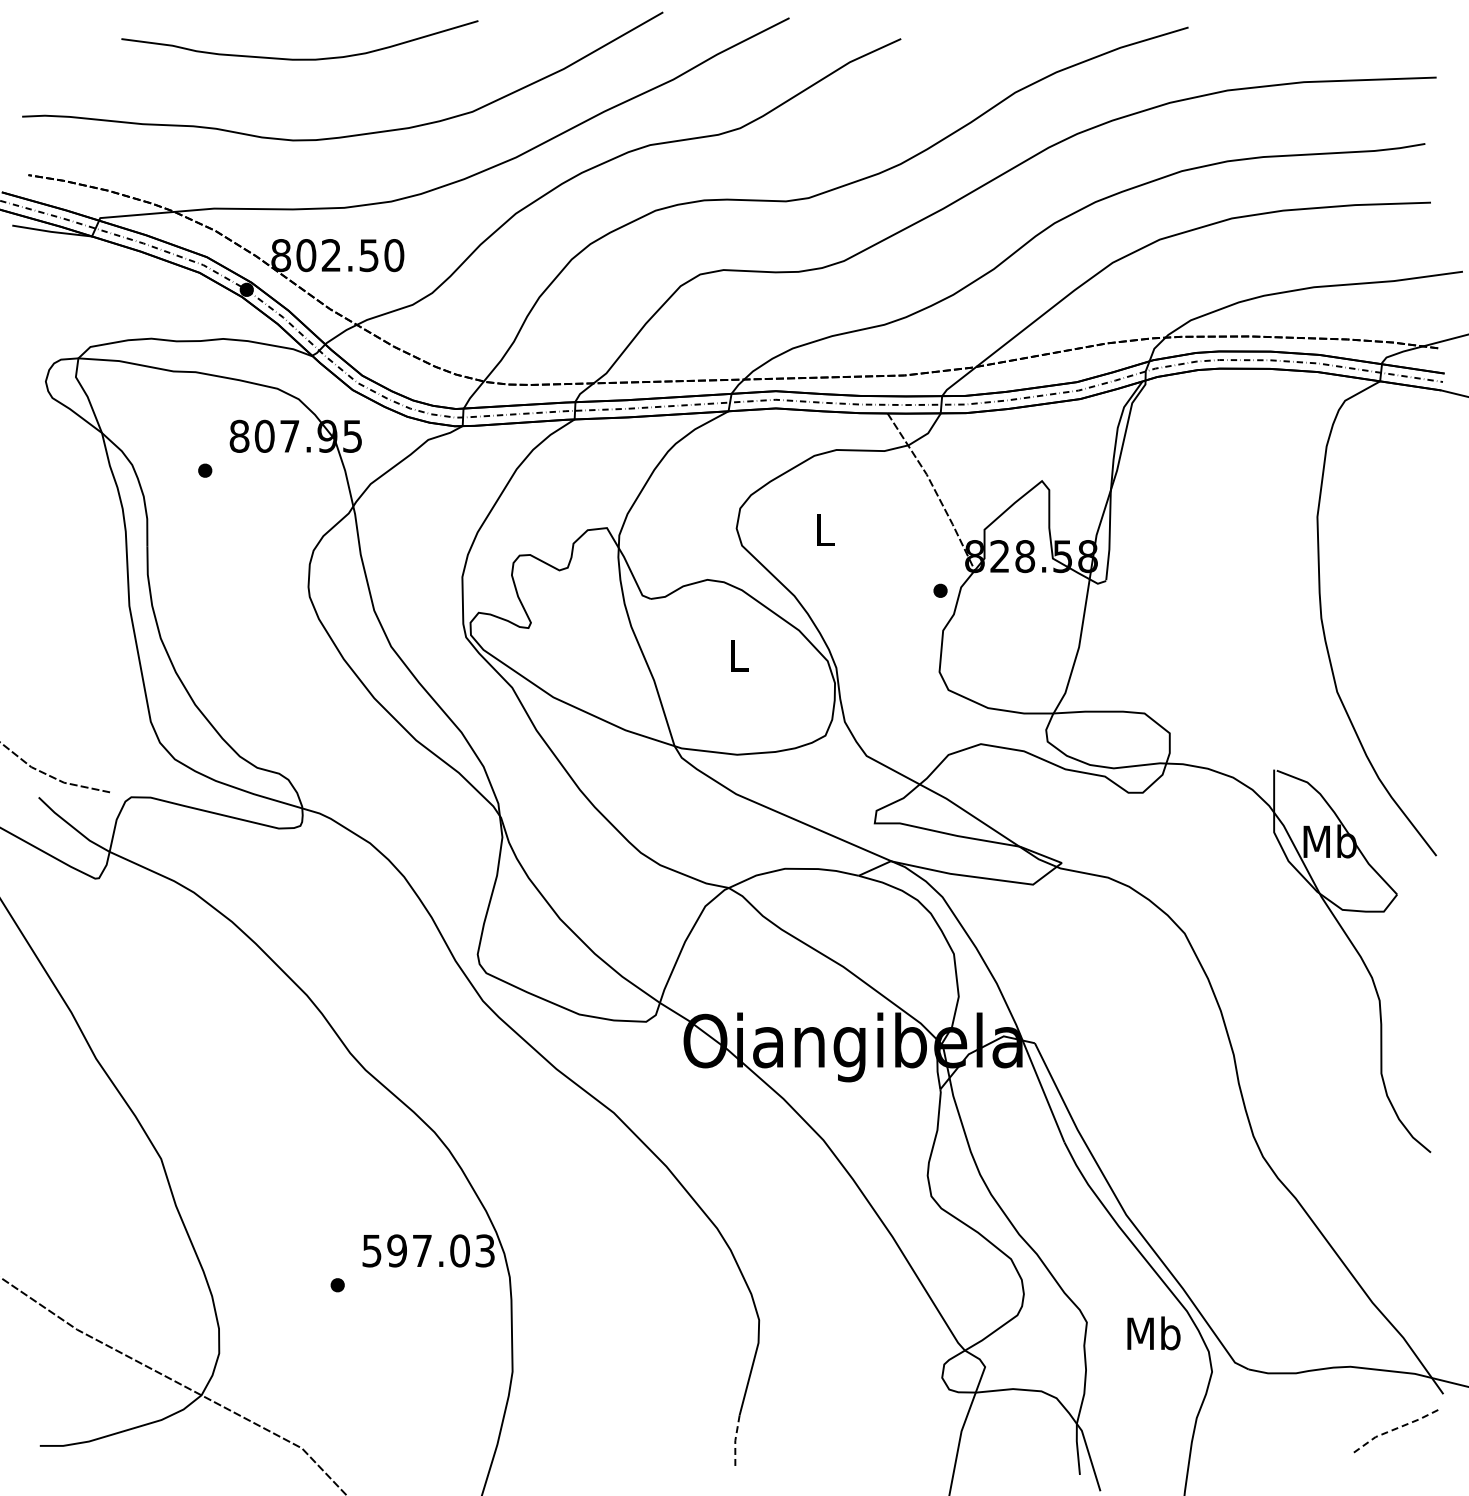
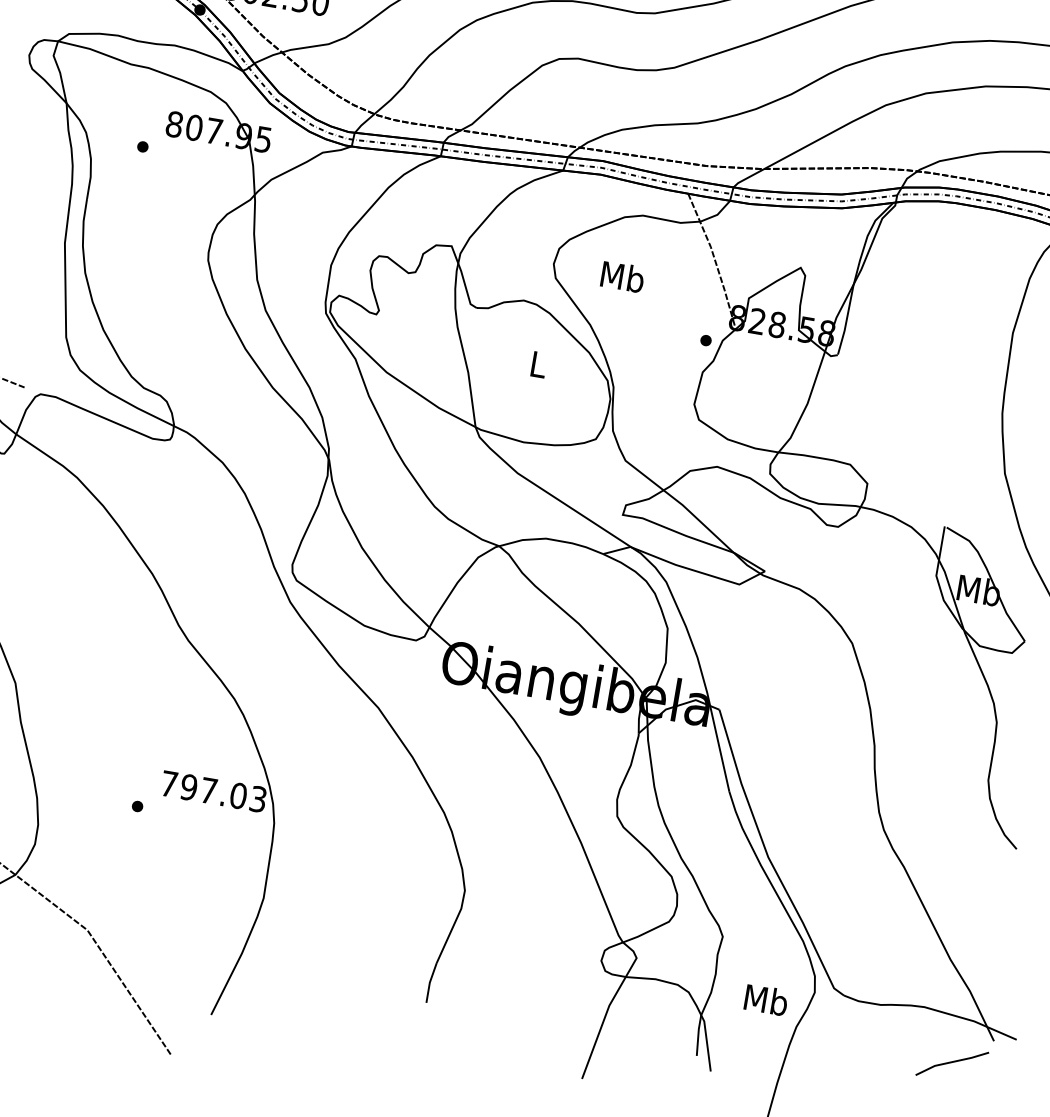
text: (824, 529) -> (622, 276), L -> Mb
text: (371, 1251) -> (168, 784), 597.03 -> 797.03
text: (1153, 1333) -> (765, 1000), moved
line: (1395, 1428) -> (951, 1061), dashed -> solid
line: (735, 1440) -> (430, 982), dashed -> solid

